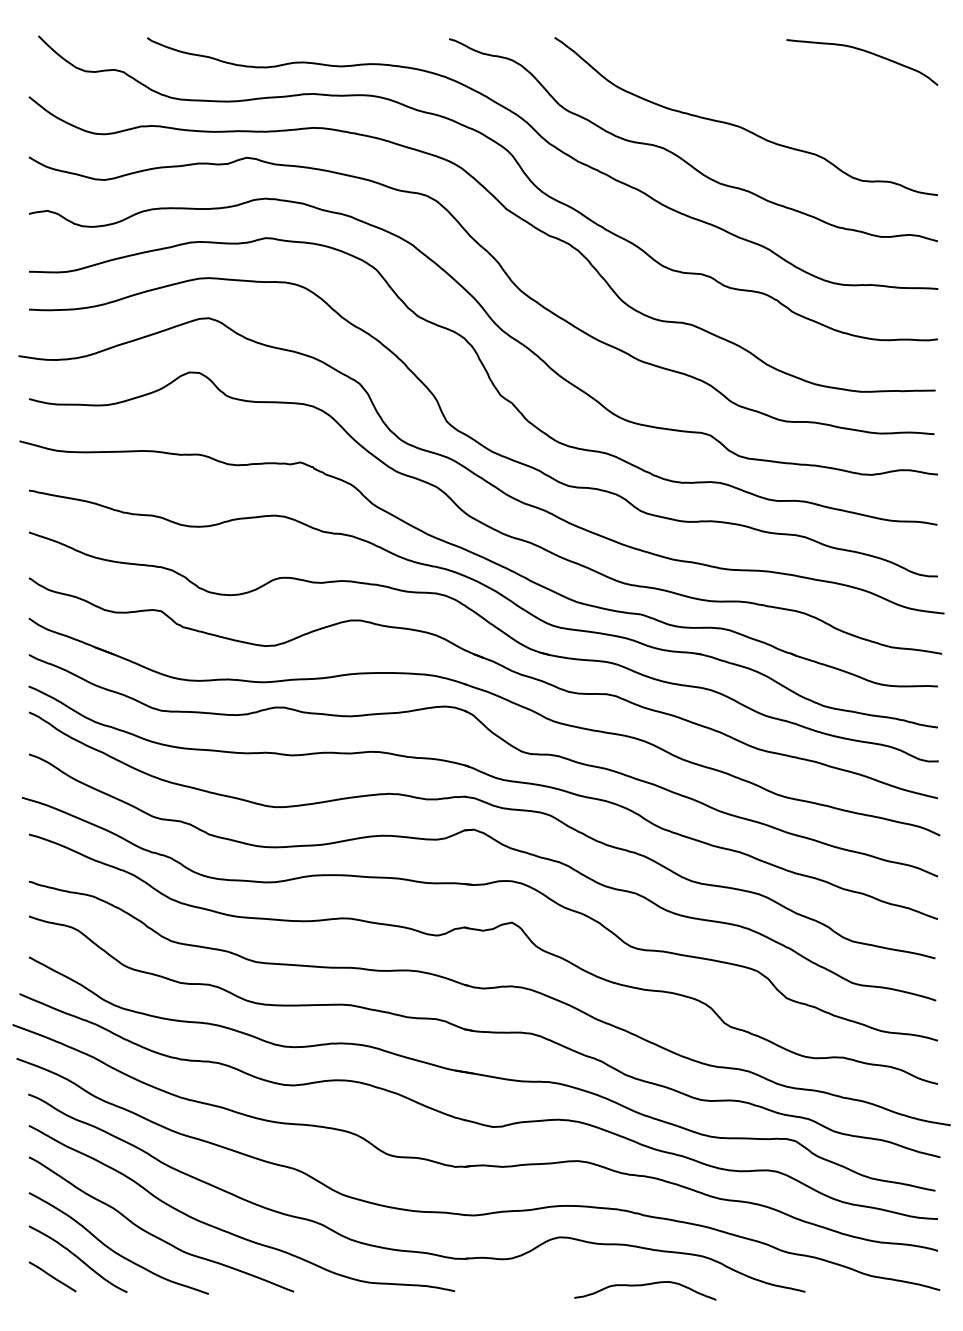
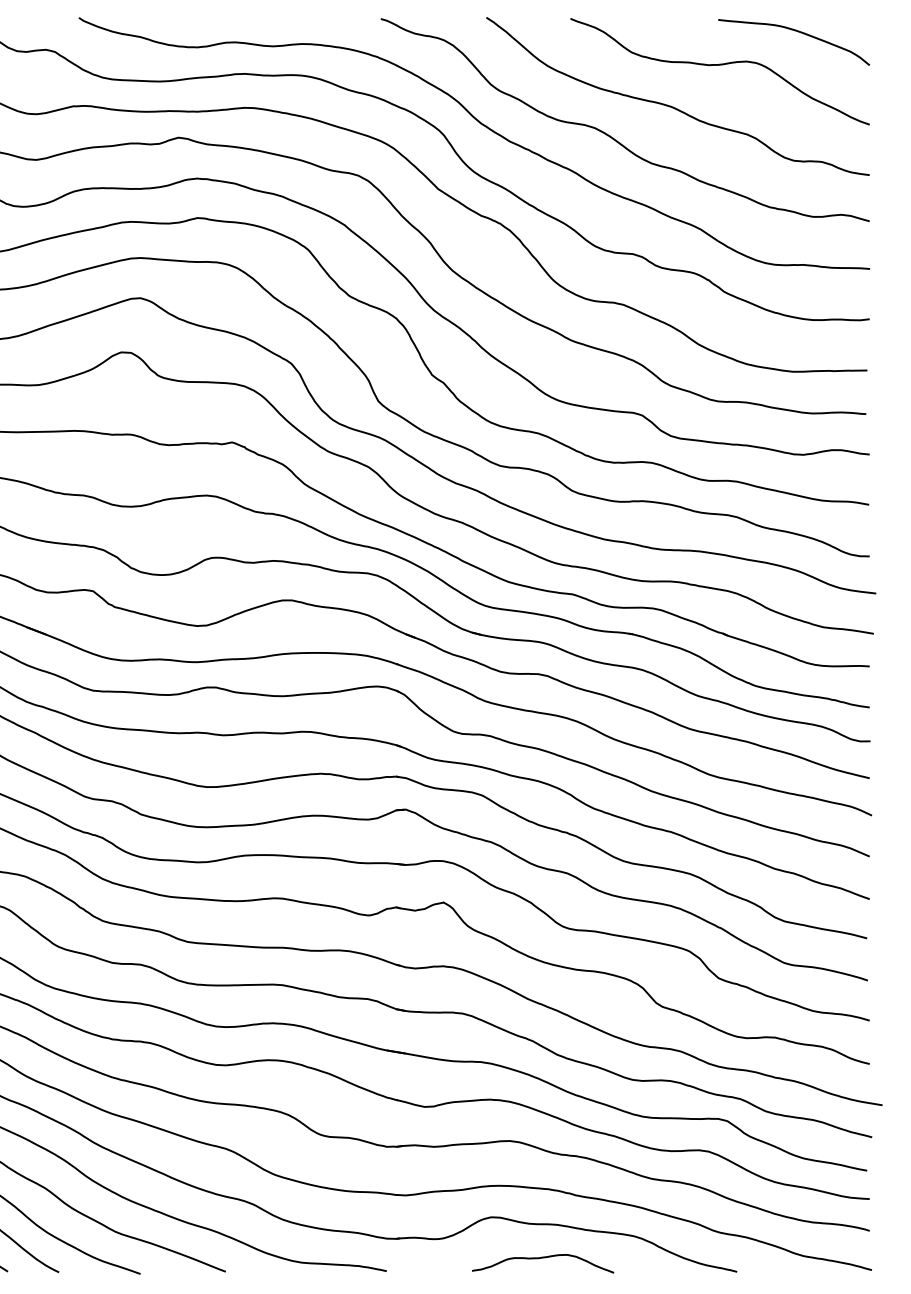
curve: (788, 85) -> (720, 65), added
curve: (645, 1285) -> (543, 1258), moved

